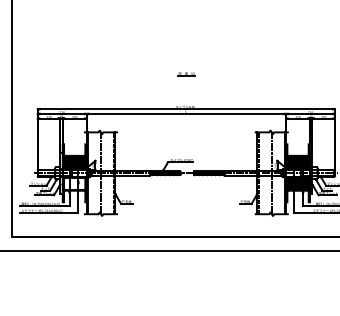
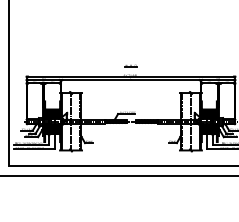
part: (186, 74) -> (131, 66), moved
hatch: (74, 183) -> (52, 128), added

